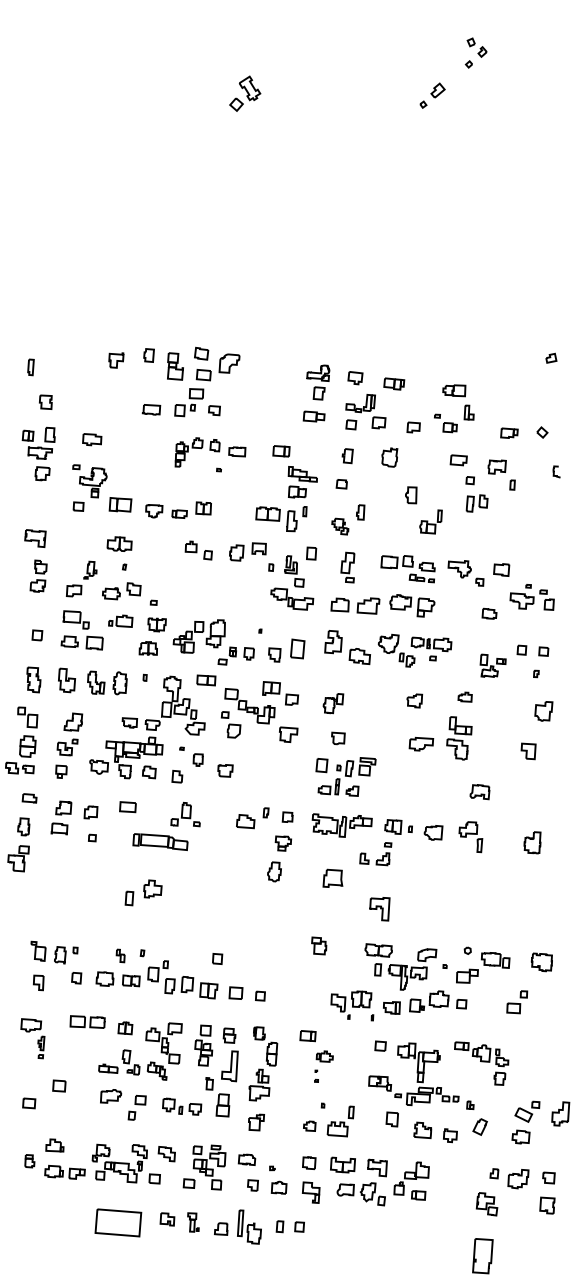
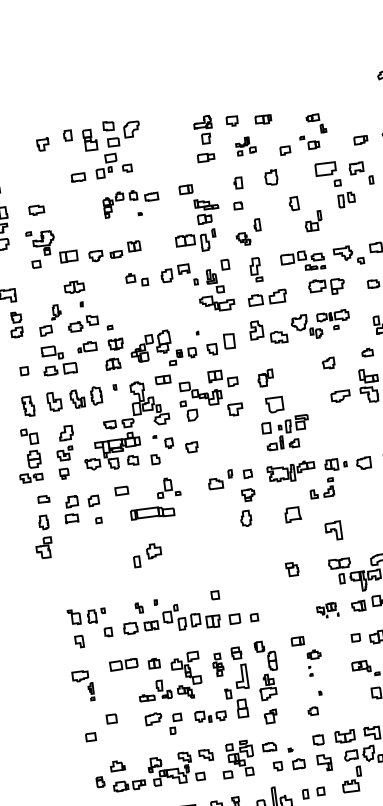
part: (458, 402) -> (316, 124), size x0.7
part: (365, 412) -> (245, 146), size x0.6
part: (458, 460) -> (325, 169), size x1.6
part: (412, 605) -> (326, 286), moved
part: (338, 738) -> (275, 404), size x1.6
part: (352, 1005) -> (327, 610), size x0.6
part: (203, 1045) -> (217, 664), size x0.7
part: (340, 1121) -> (351, 779), moved

